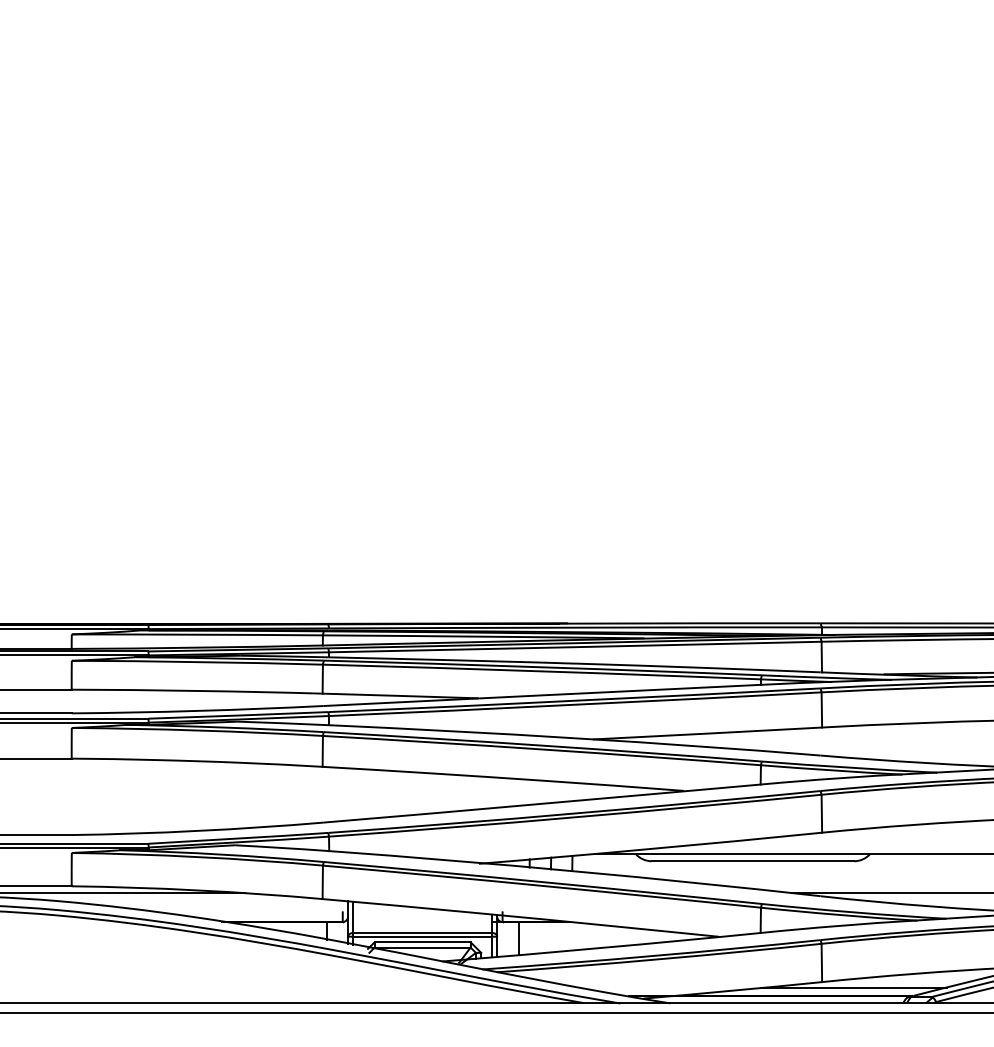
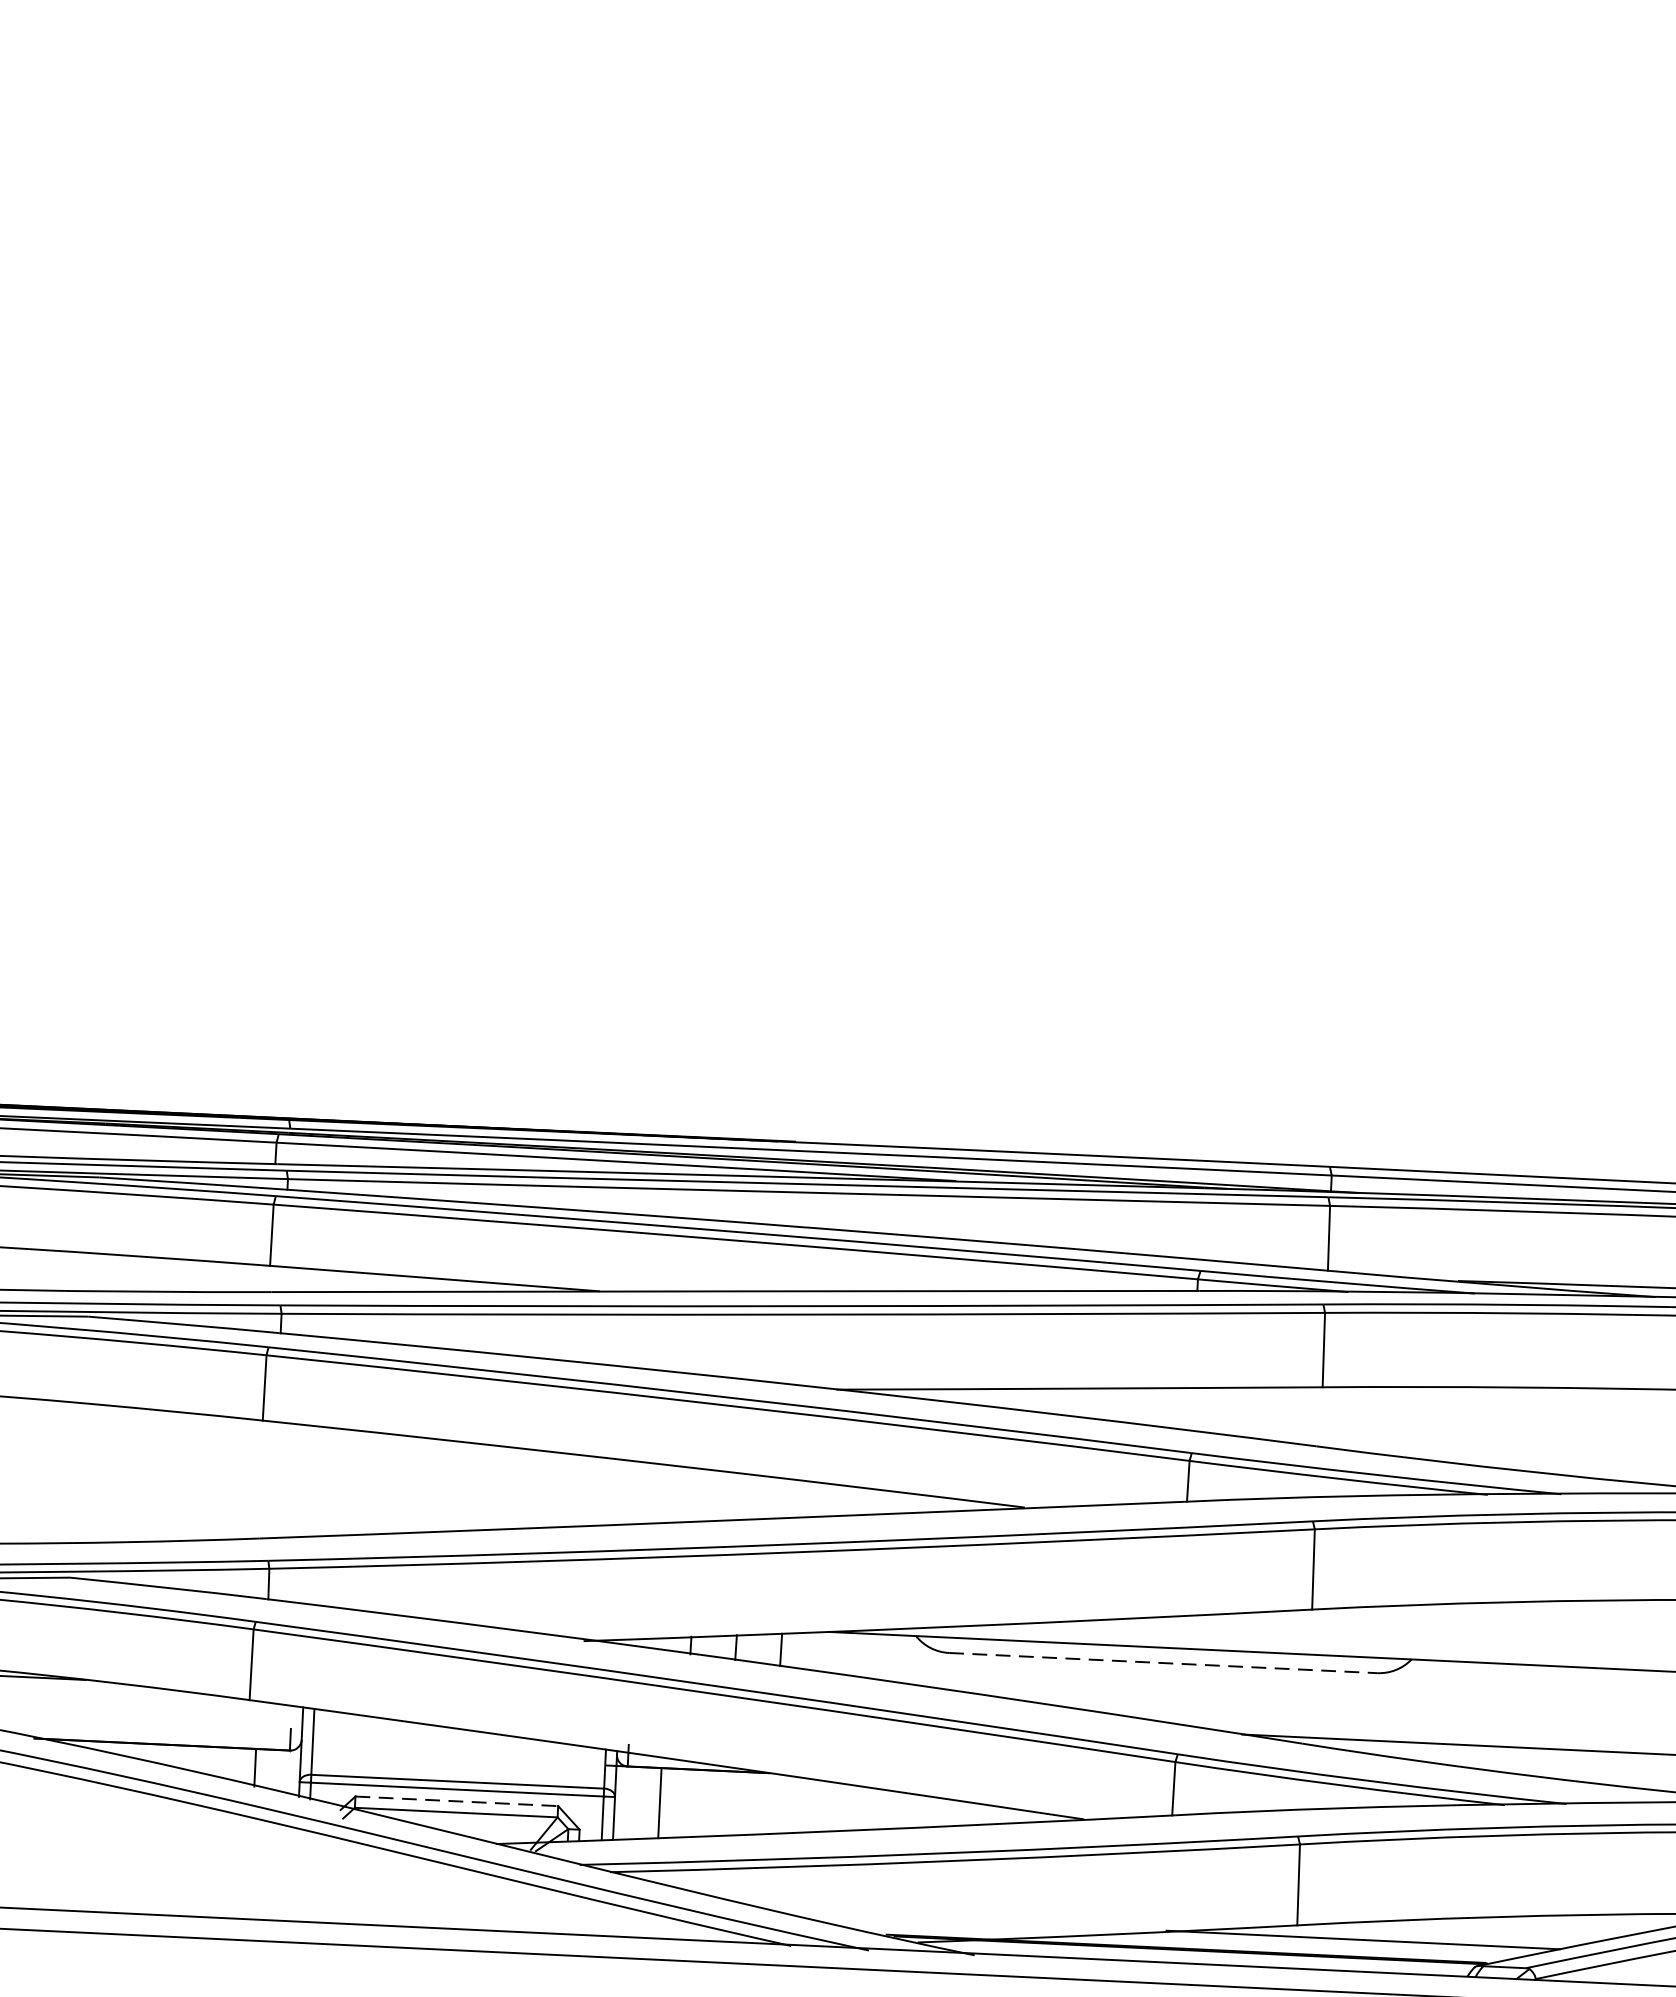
line: (753, 861) -> (1164, 1663), solid -> dashed
line: (422, 942) -> (456, 1801), solid -> dashed

